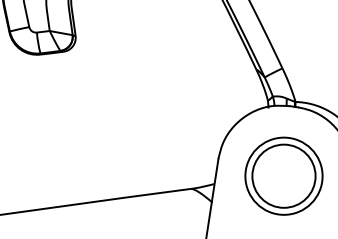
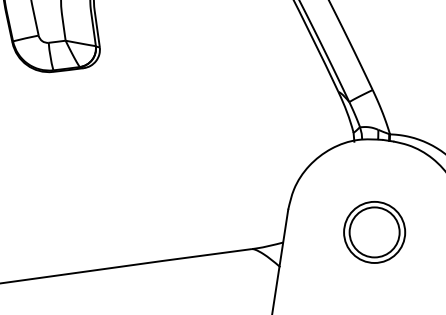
part: (283, 176) -> (374, 232), size x0.6

